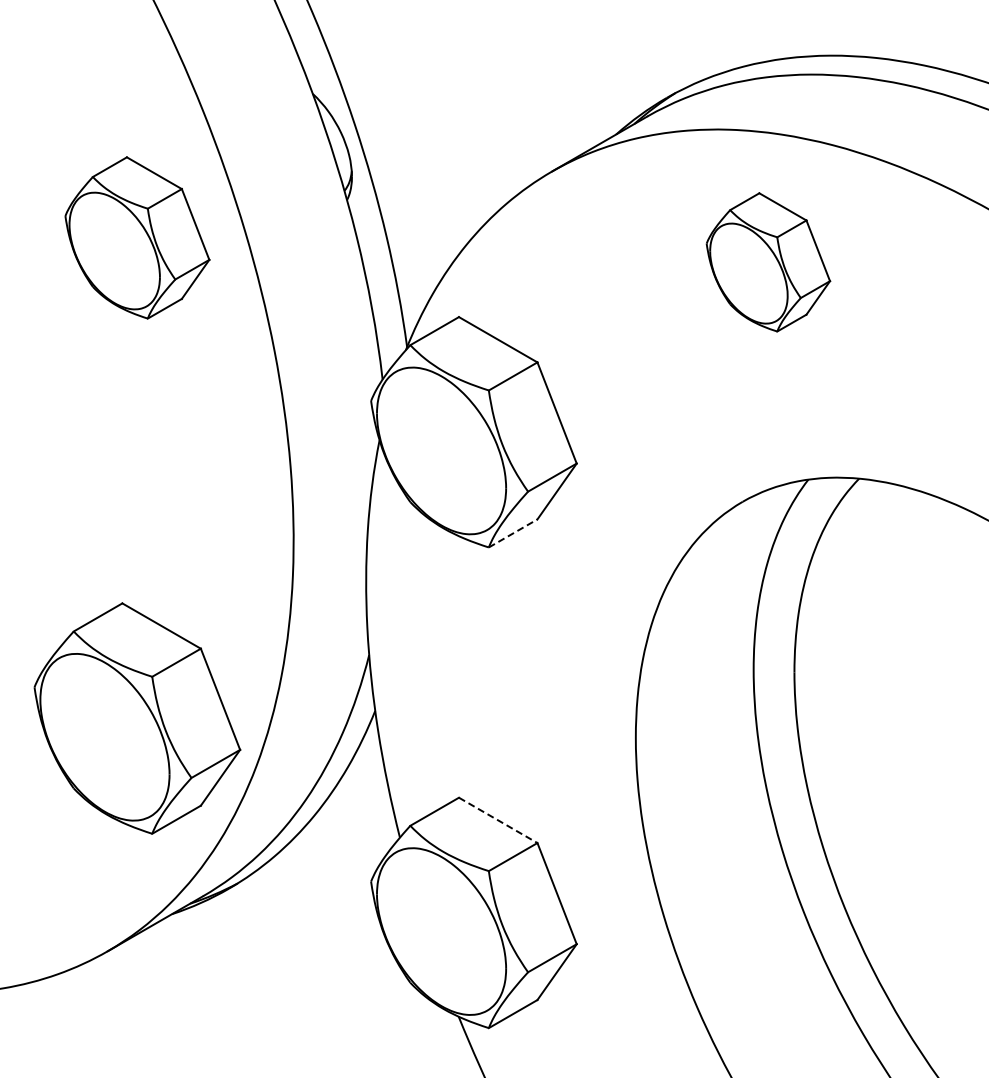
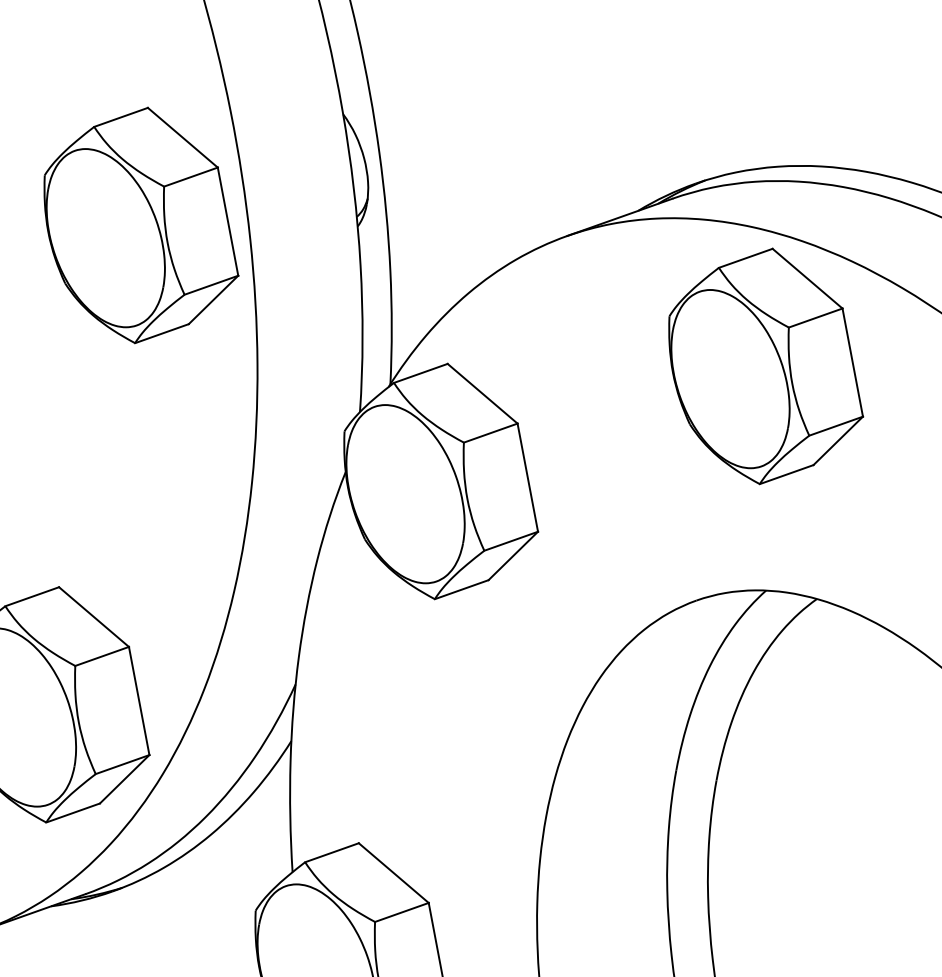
part: (137, 237) -> (141, 225), size x1.43
part: (768, 262) -> (766, 366), size x1.67
line: (513, 533) -> (462, 589), dashed -> solid
line: (498, 820) -> (394, 873), dashed -> solid

